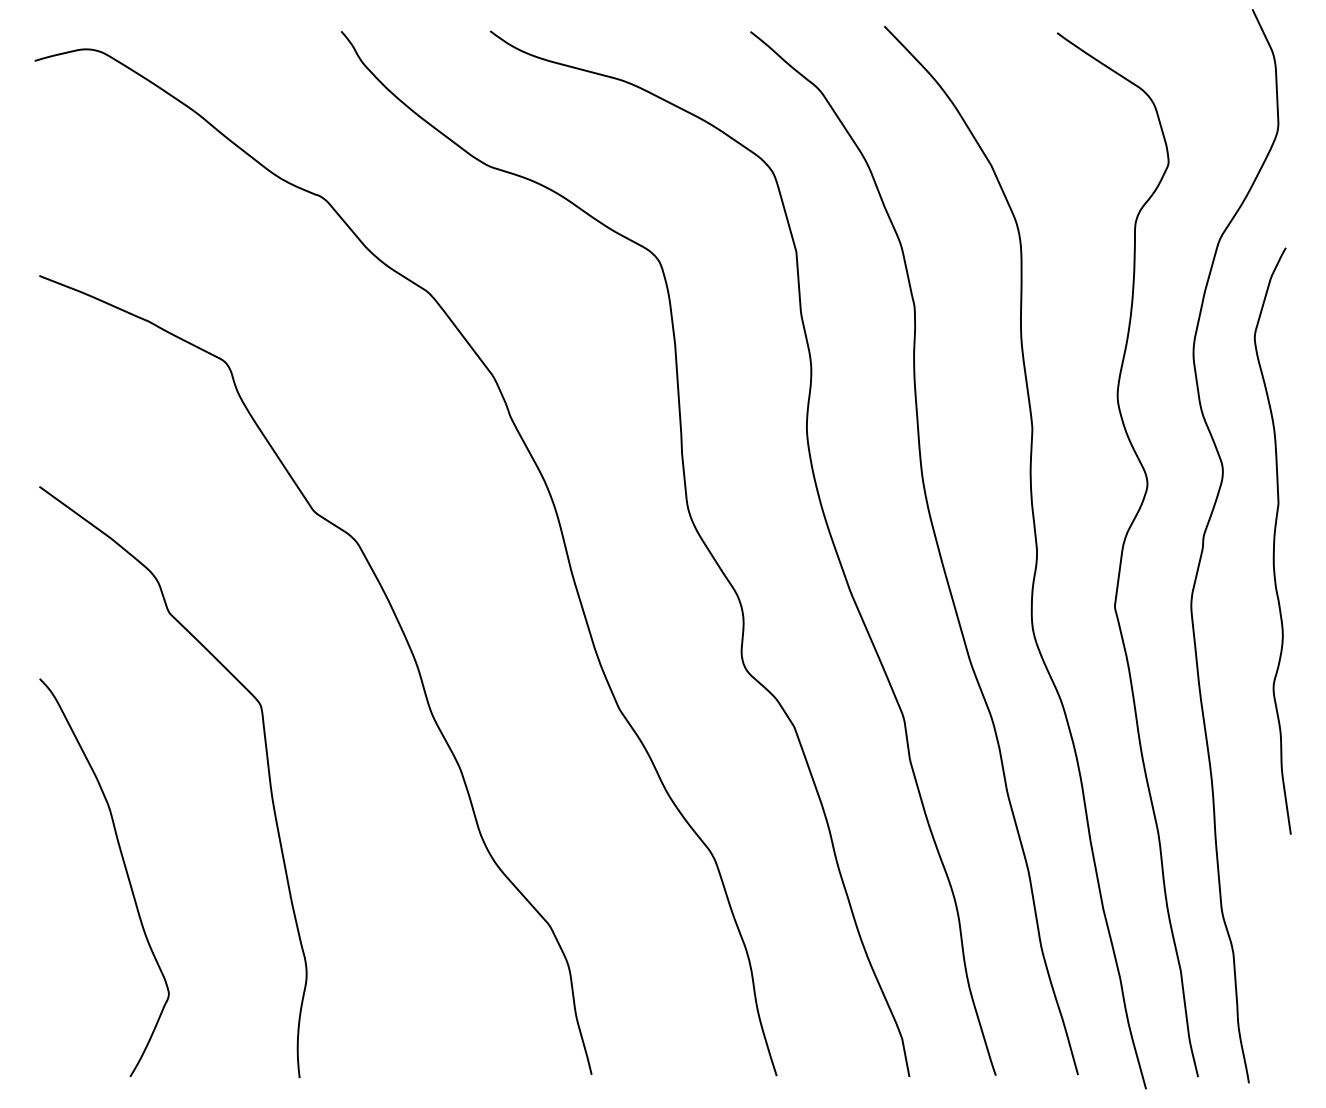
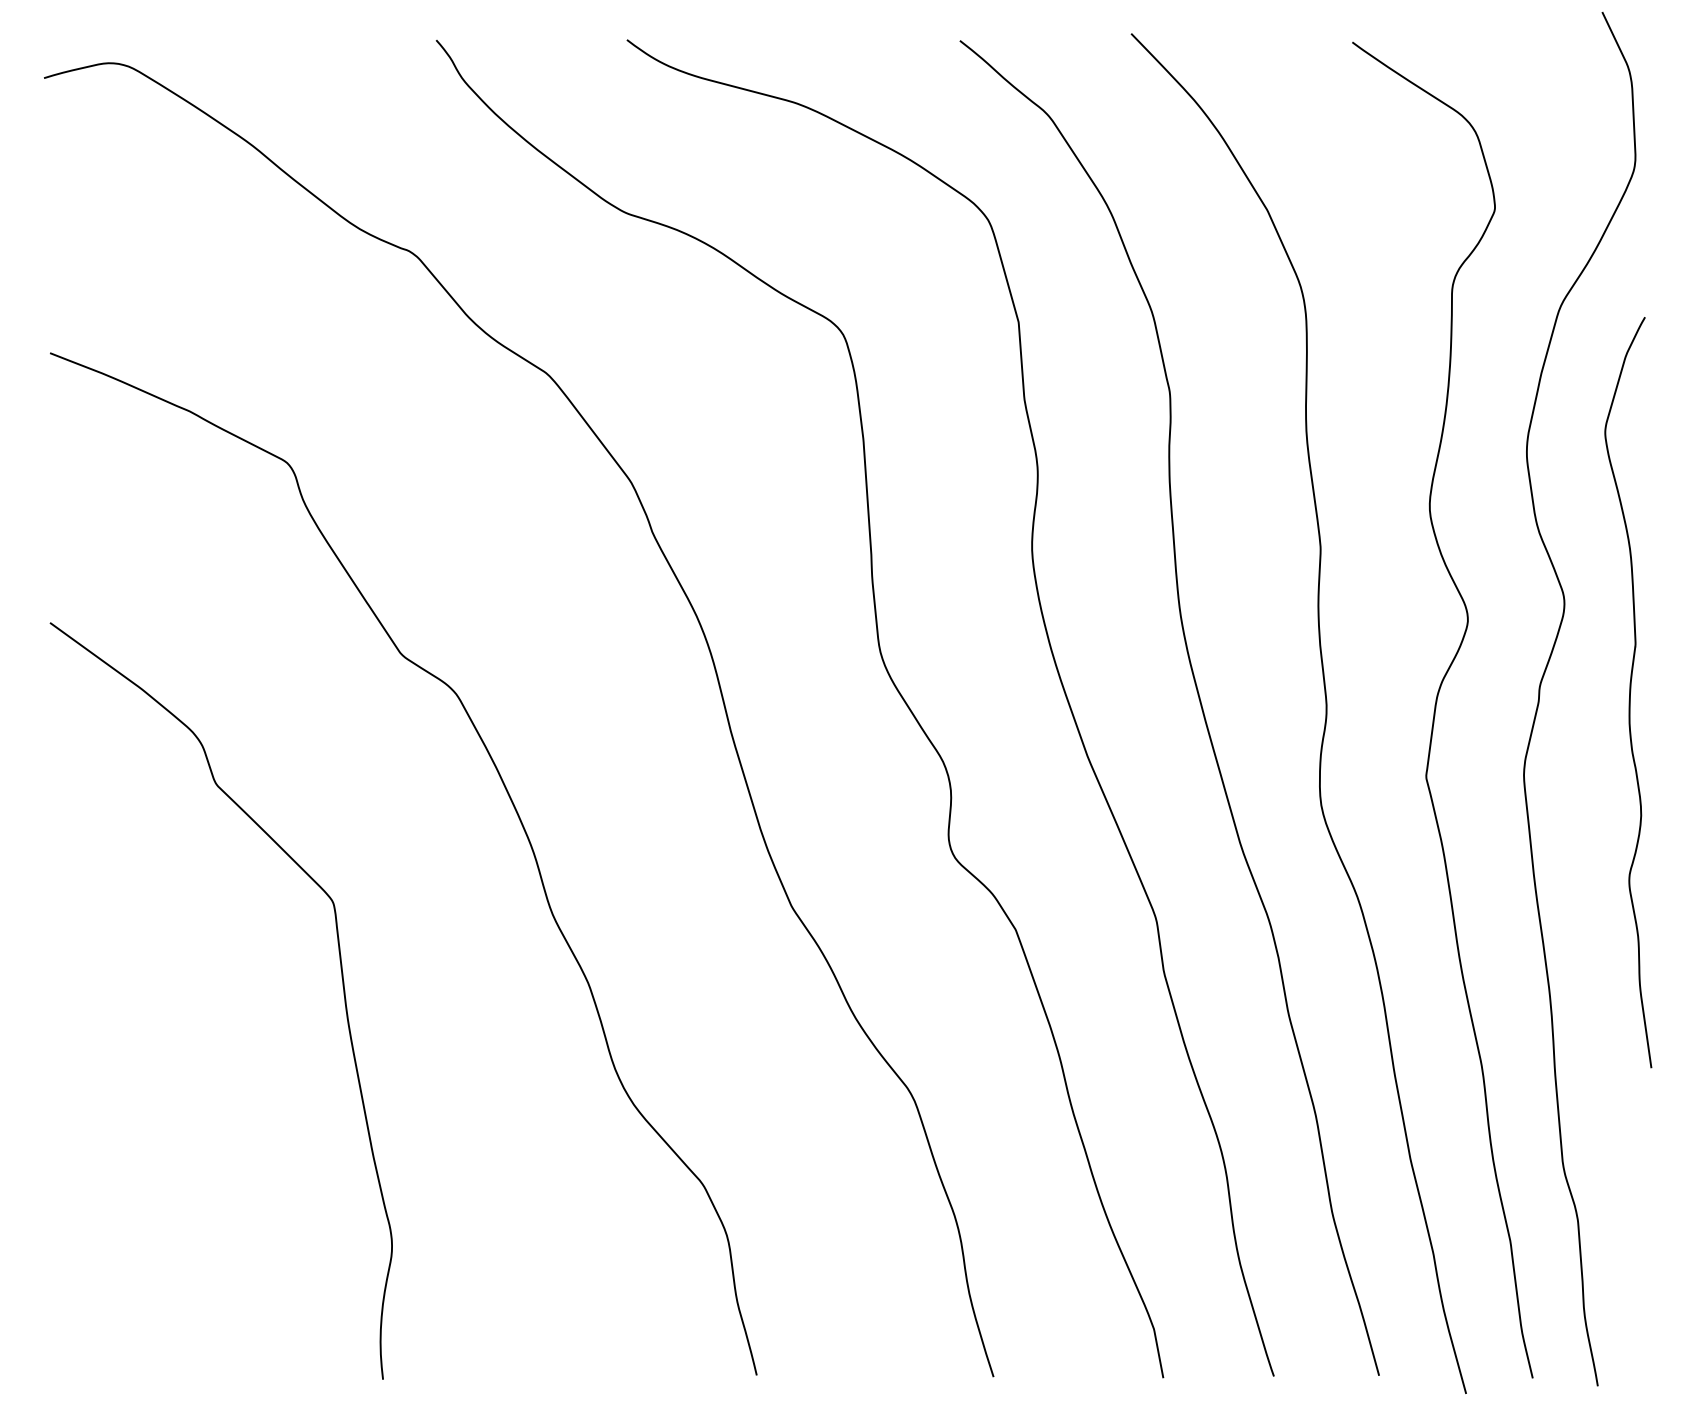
curve: (125, 871) -> (160, 1115), removed

